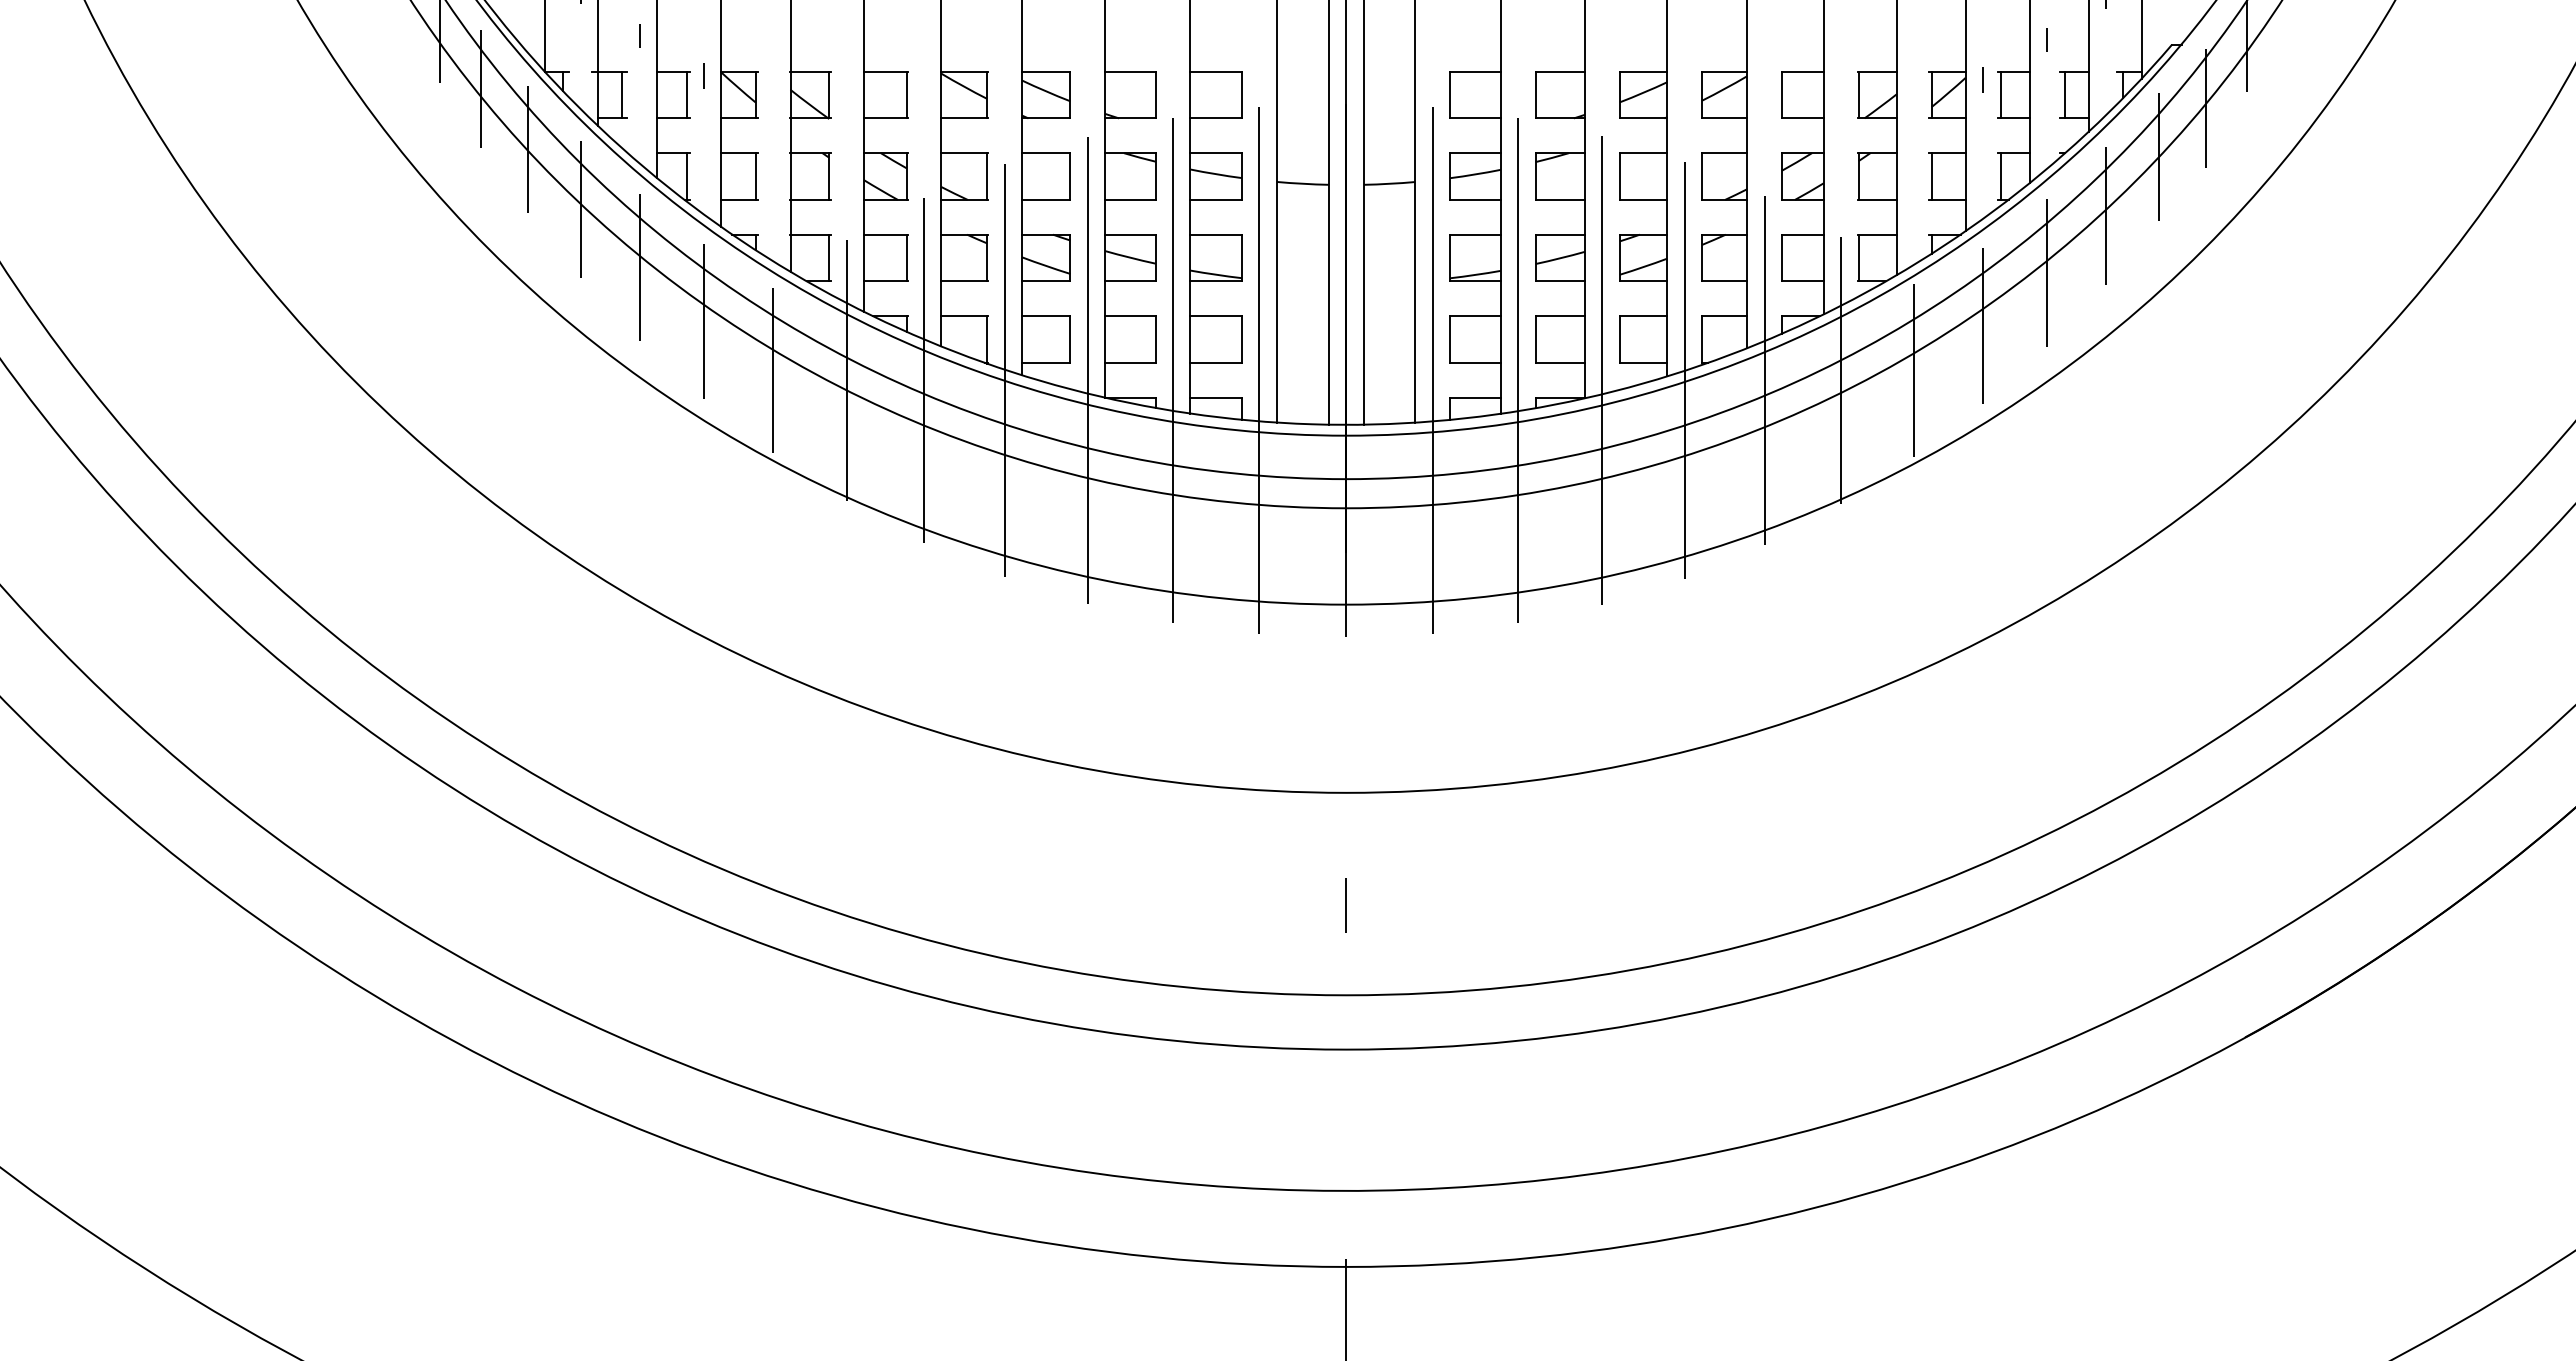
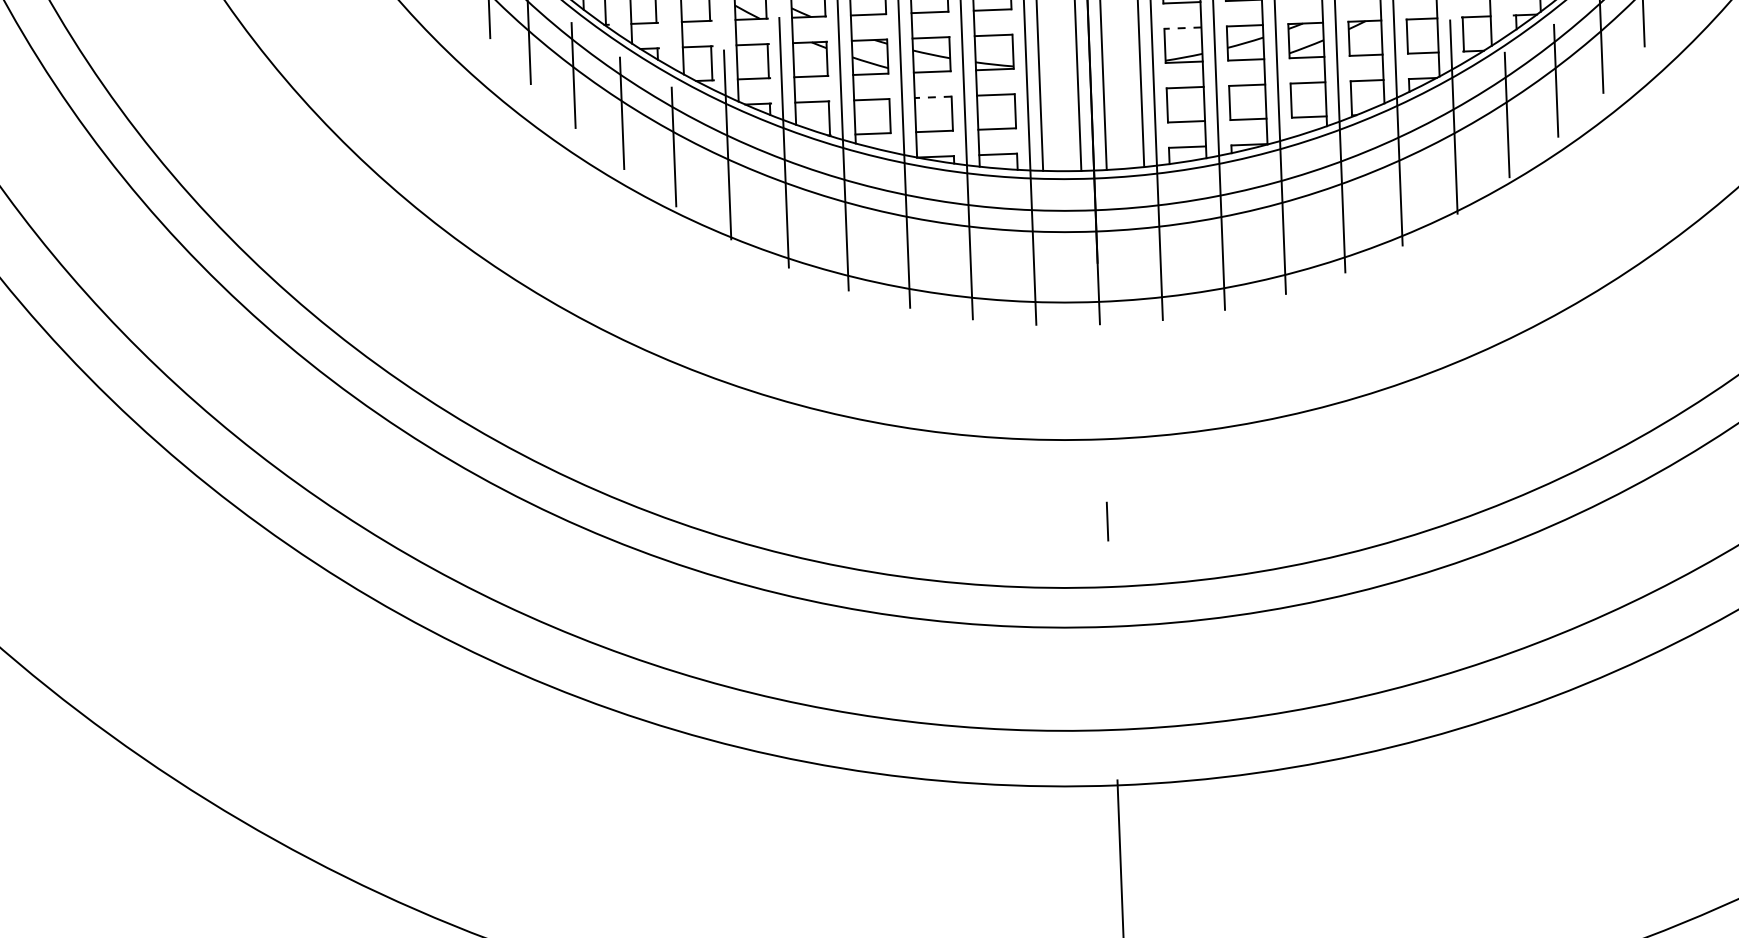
line: (1475, 234) -> (1182, 28), solid -> dashed
line: (1129, 316) -> (932, 97), solid -> dashed

